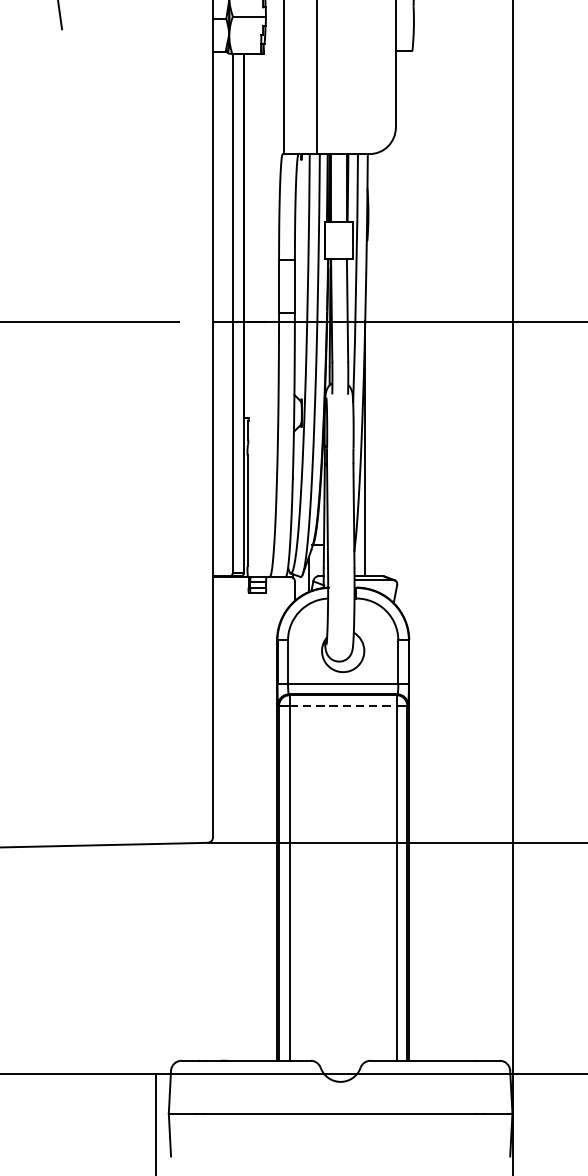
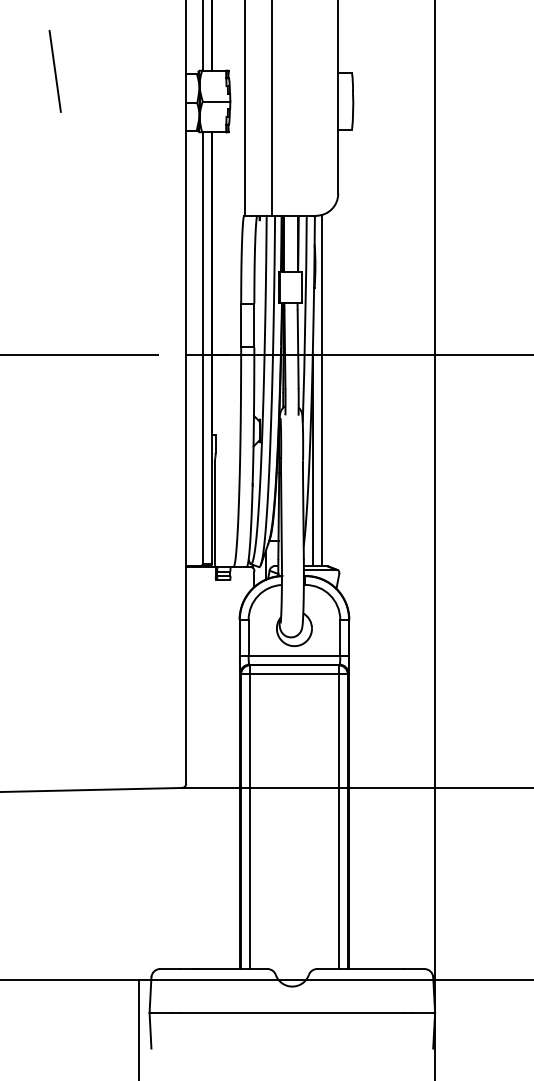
line: (376, 364) -> (322, 390), added
line: (343, 706) -> (294, 674), dashed -> solid

